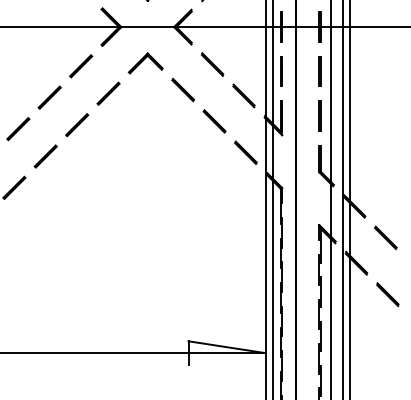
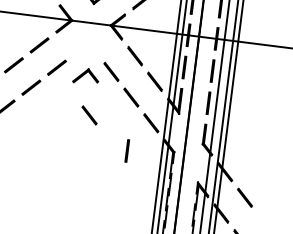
part: (145, 63) -> (86, 76), moved
line: (160, 152) -> (89, 115), added
line: (217, 194) -> (126, 150), added

